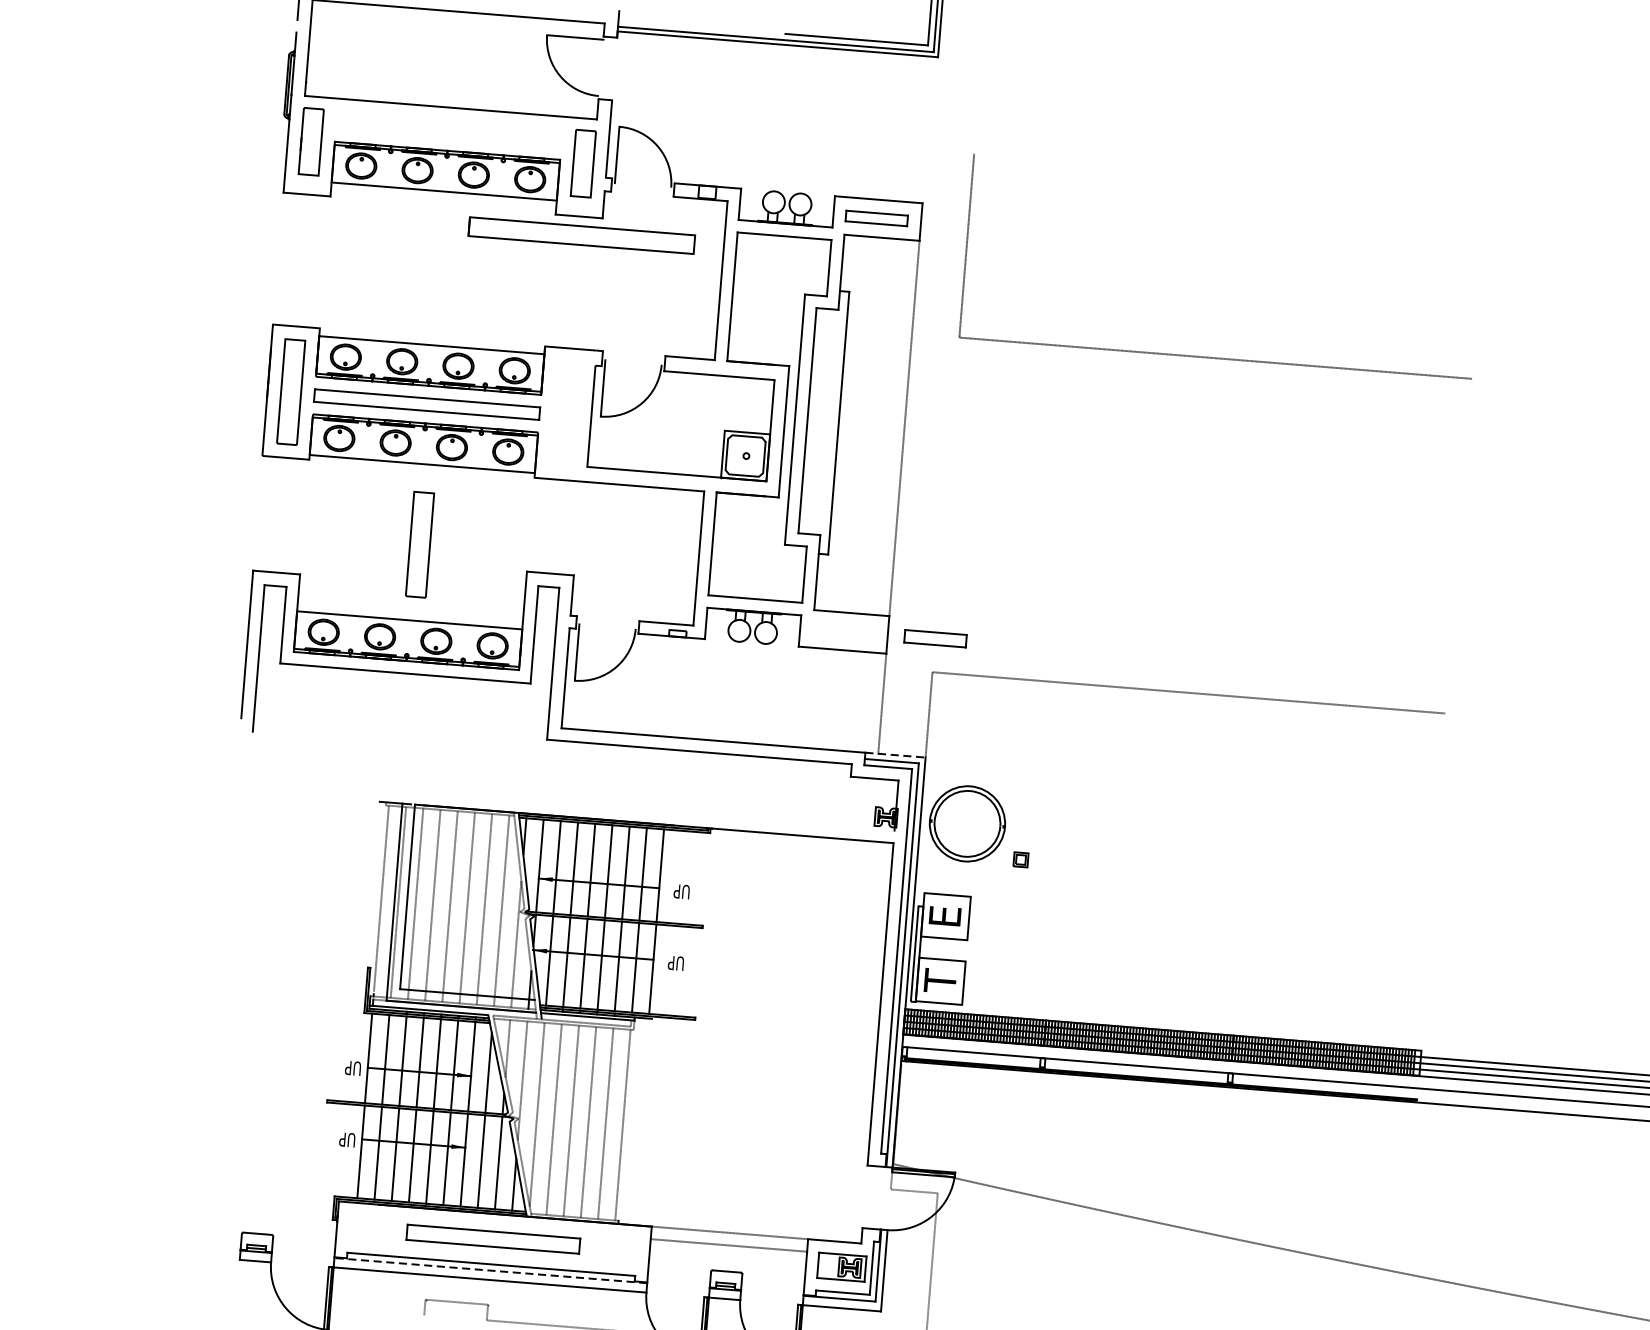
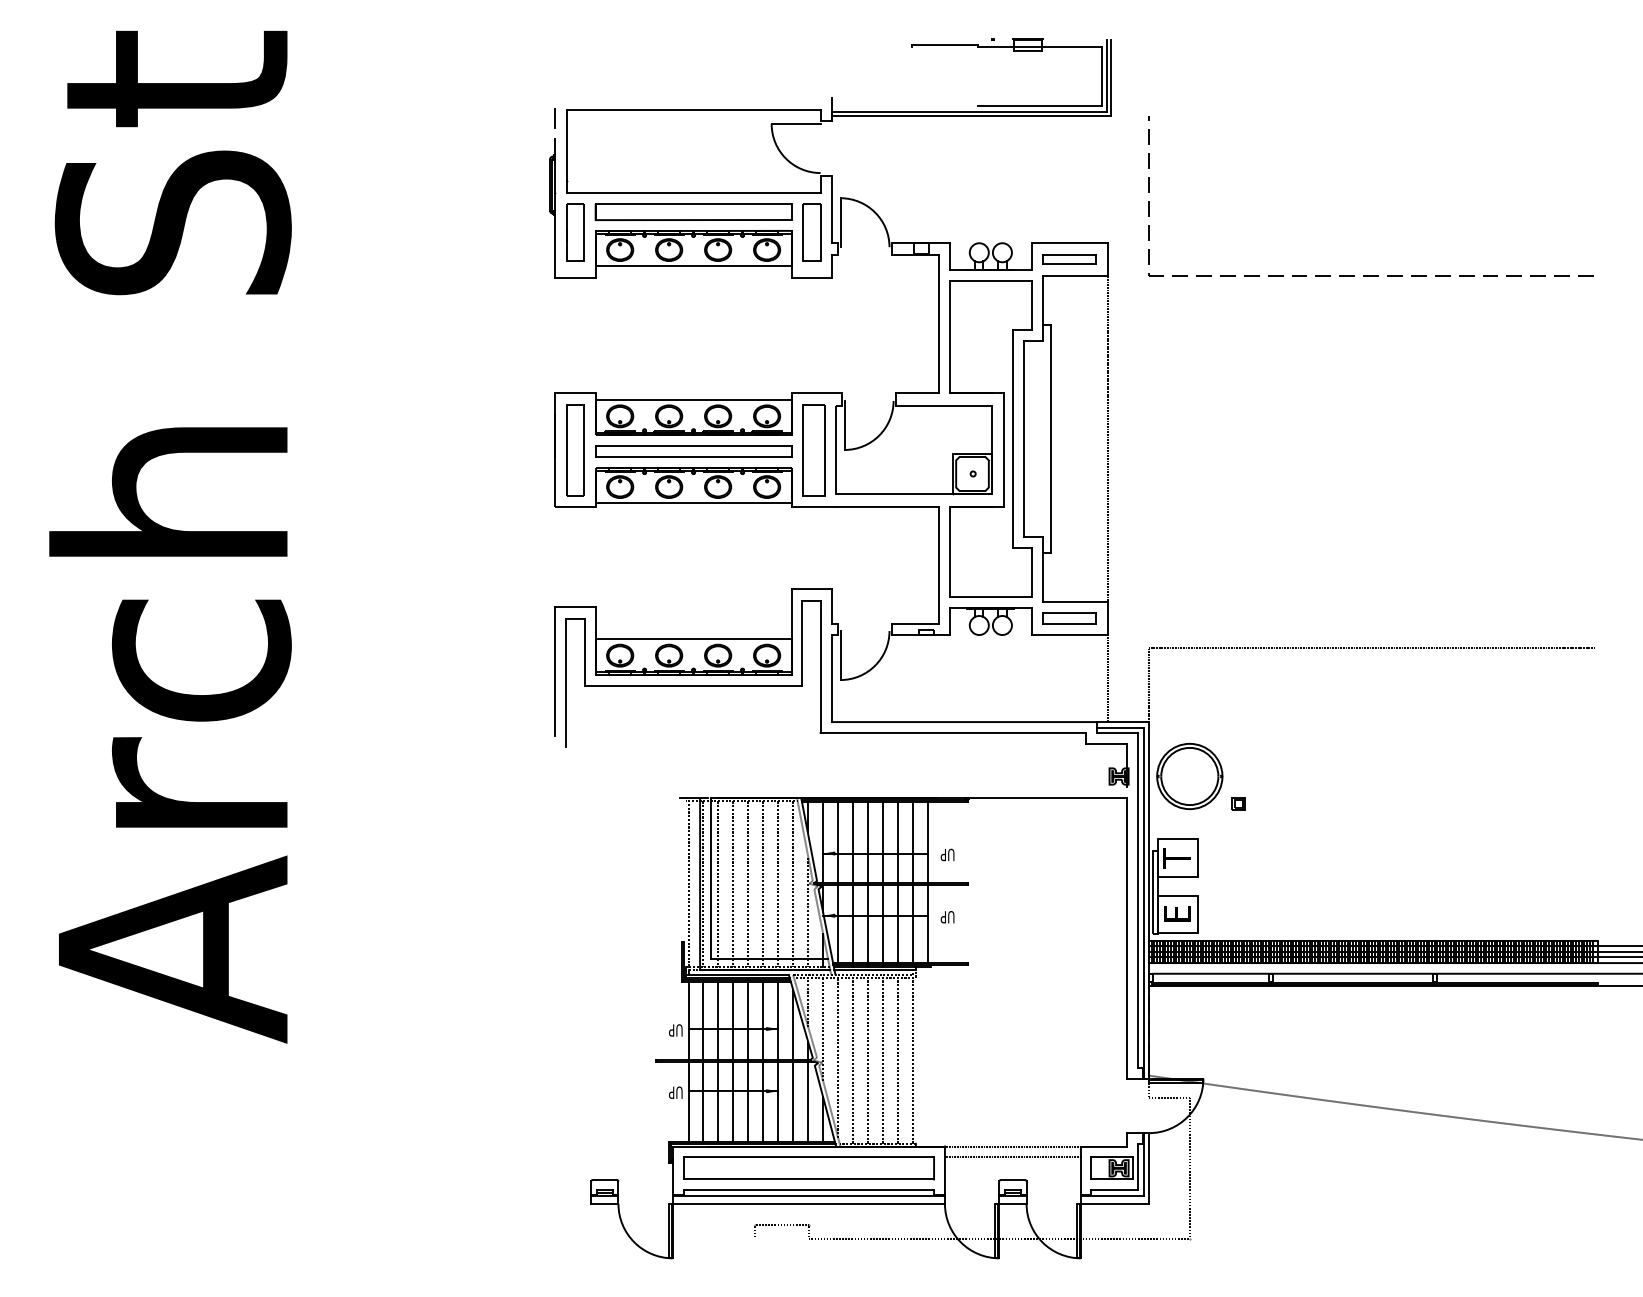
part: (581, 235) -> (693, 211), moved
part: (1214, 357) -> (1370, 275), moved
part: (565, 414) -> (813, 450), added
part: (420, 545) -> (697, 573), removed
part: (935, 638) -> (1069, 618), moved
line: (896, 755) -> (1123, 722), dashed -> solid
text: (944, 916) -> (1176, 858), E -> T
text: (940, 981) -> (1177, 914), T -> E
part: (492, 1239) -> (808, 1168), size x1.67
line: (490, 1270) -> (808, 1195), dashed -> solid

